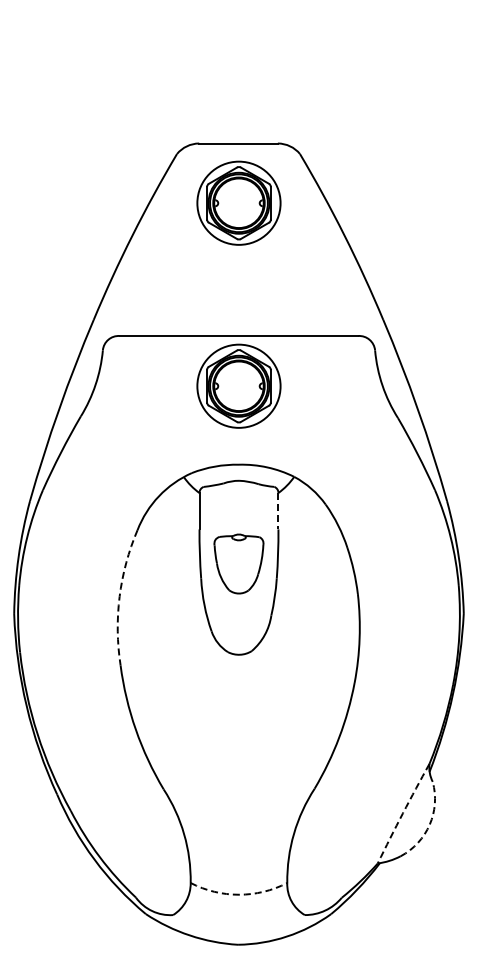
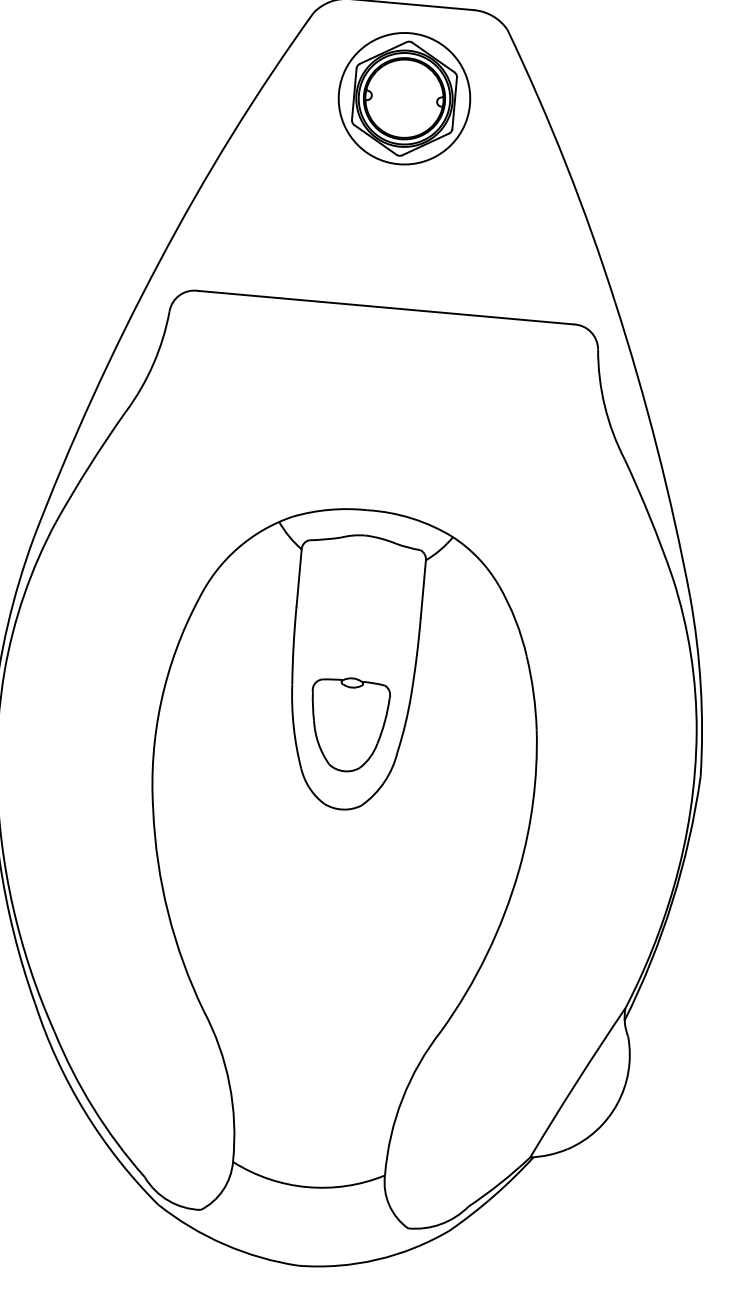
part: (238, 385) -> (378, 385), removed
line: (278, 511) -> (423, 589), dashed -> solid
part: (238, 563) -> (347, 723), moved
arc: (119, 596) -> (161, 700), dashed -> solid
arc: (402, 813) -> (576, 1082), dashed -> solid
arc: (429, 824) -> (617, 1103), dashed -> solid
arc: (238, 894) -> (306, 1186), dashed -> solid

